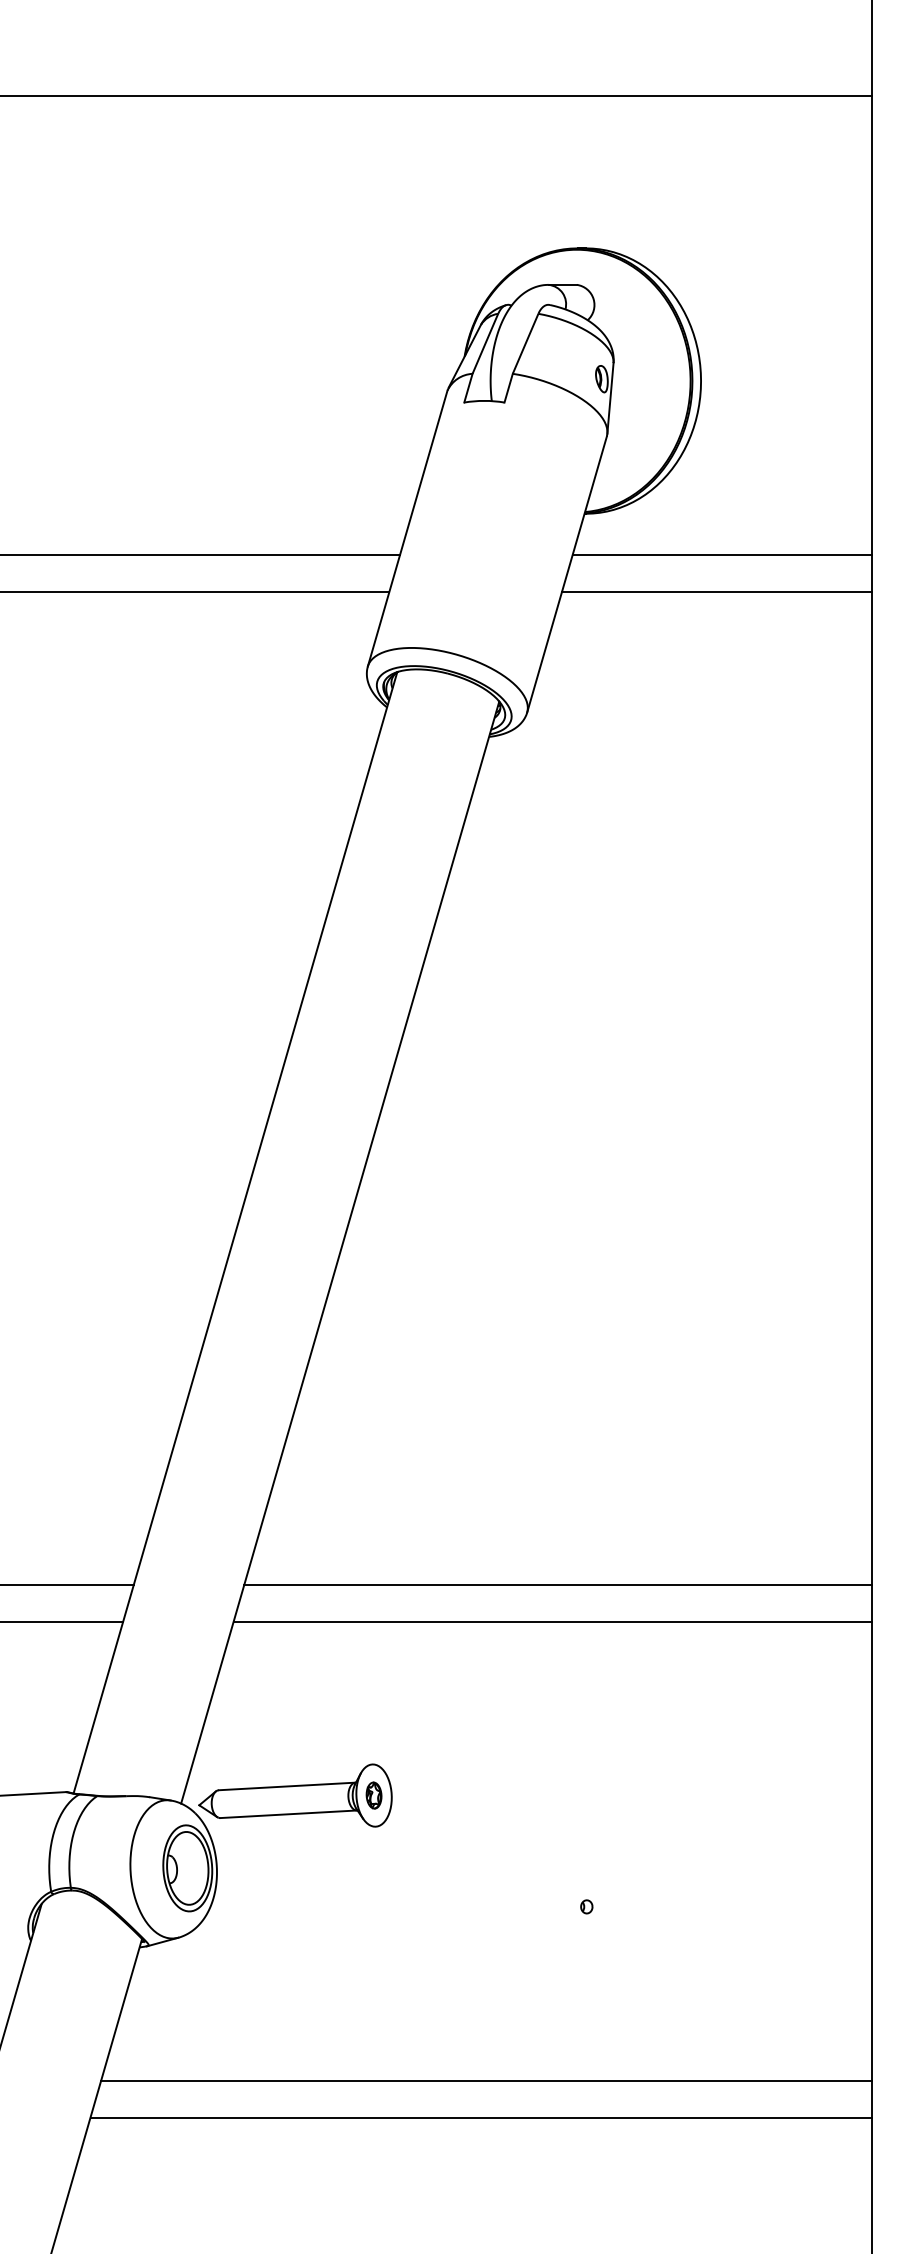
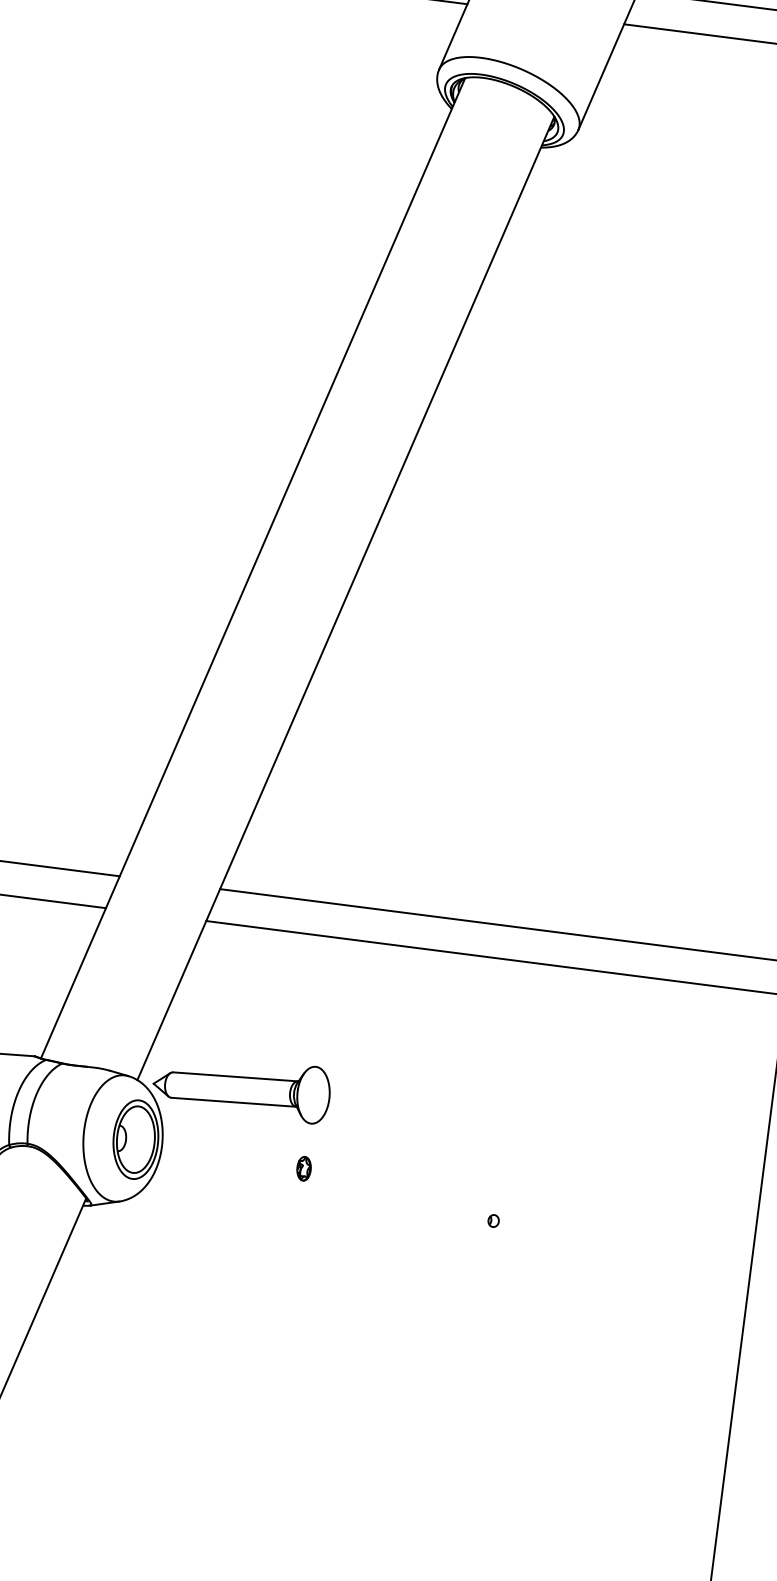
part: (373, 1795) -> (303, 1168), moved
line: (486, 2081) -> (382, 1367), removed
line: (481, 2117) -> (373, 1399), removed

